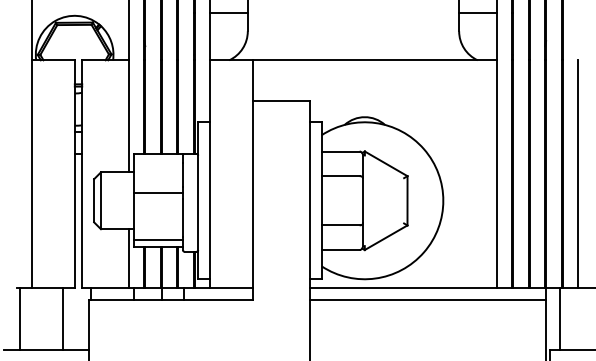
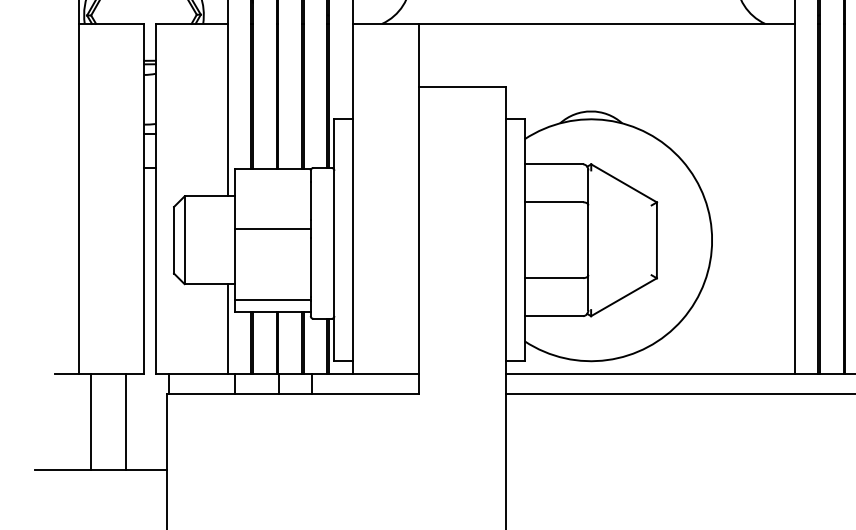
line: (20, 318) -> (91, 421), moved

